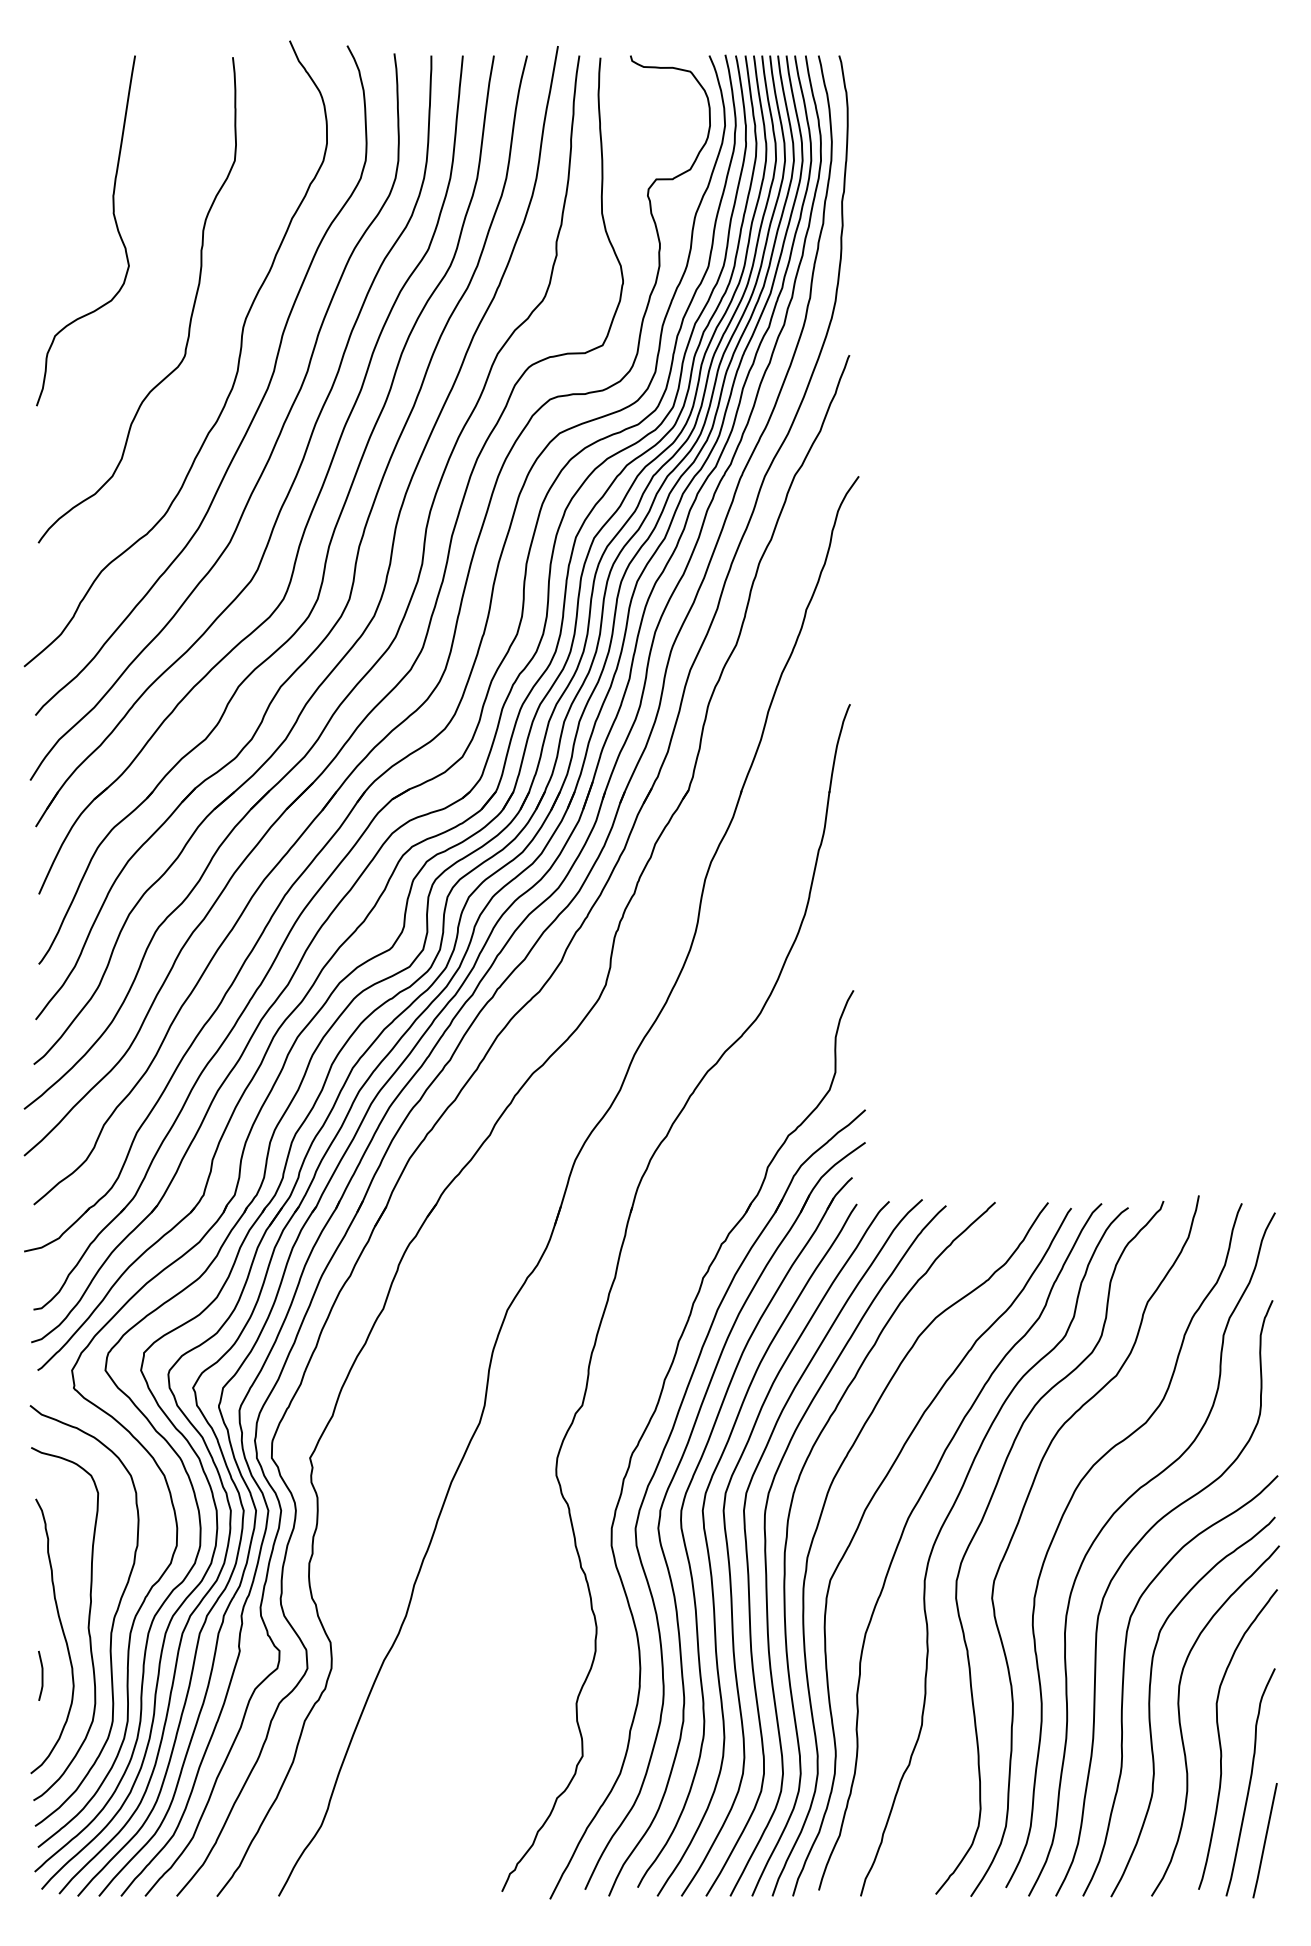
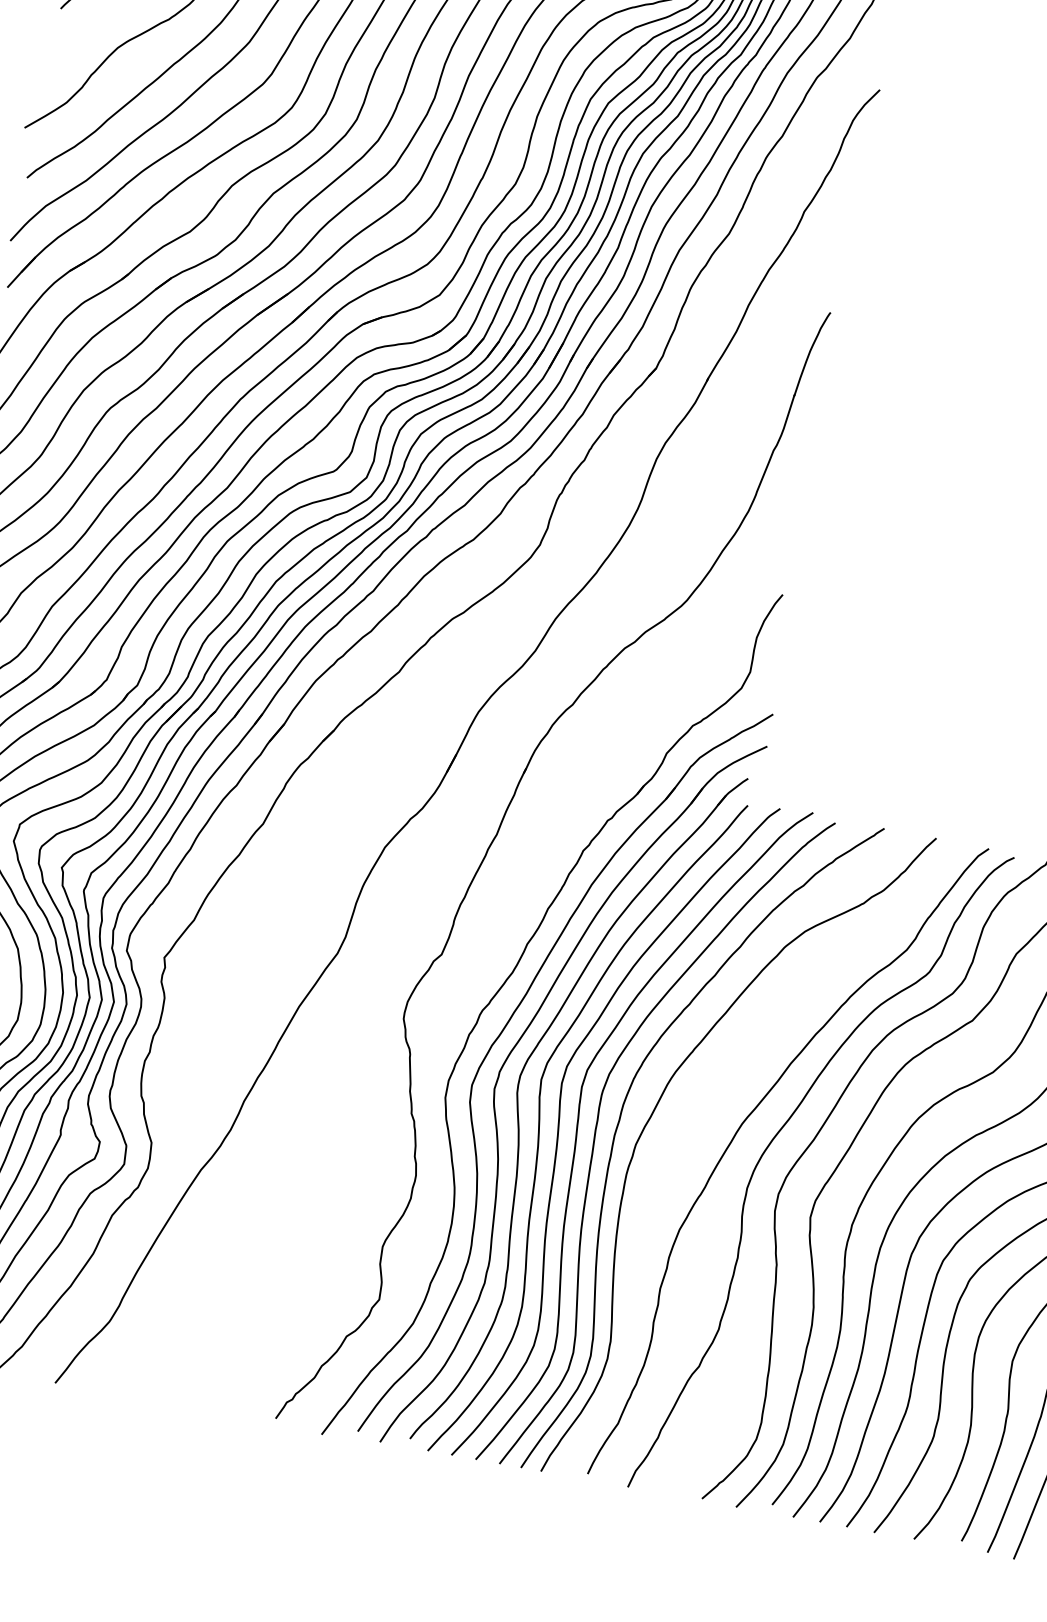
curve: (860, 1524) -> (694, 1121), removed

